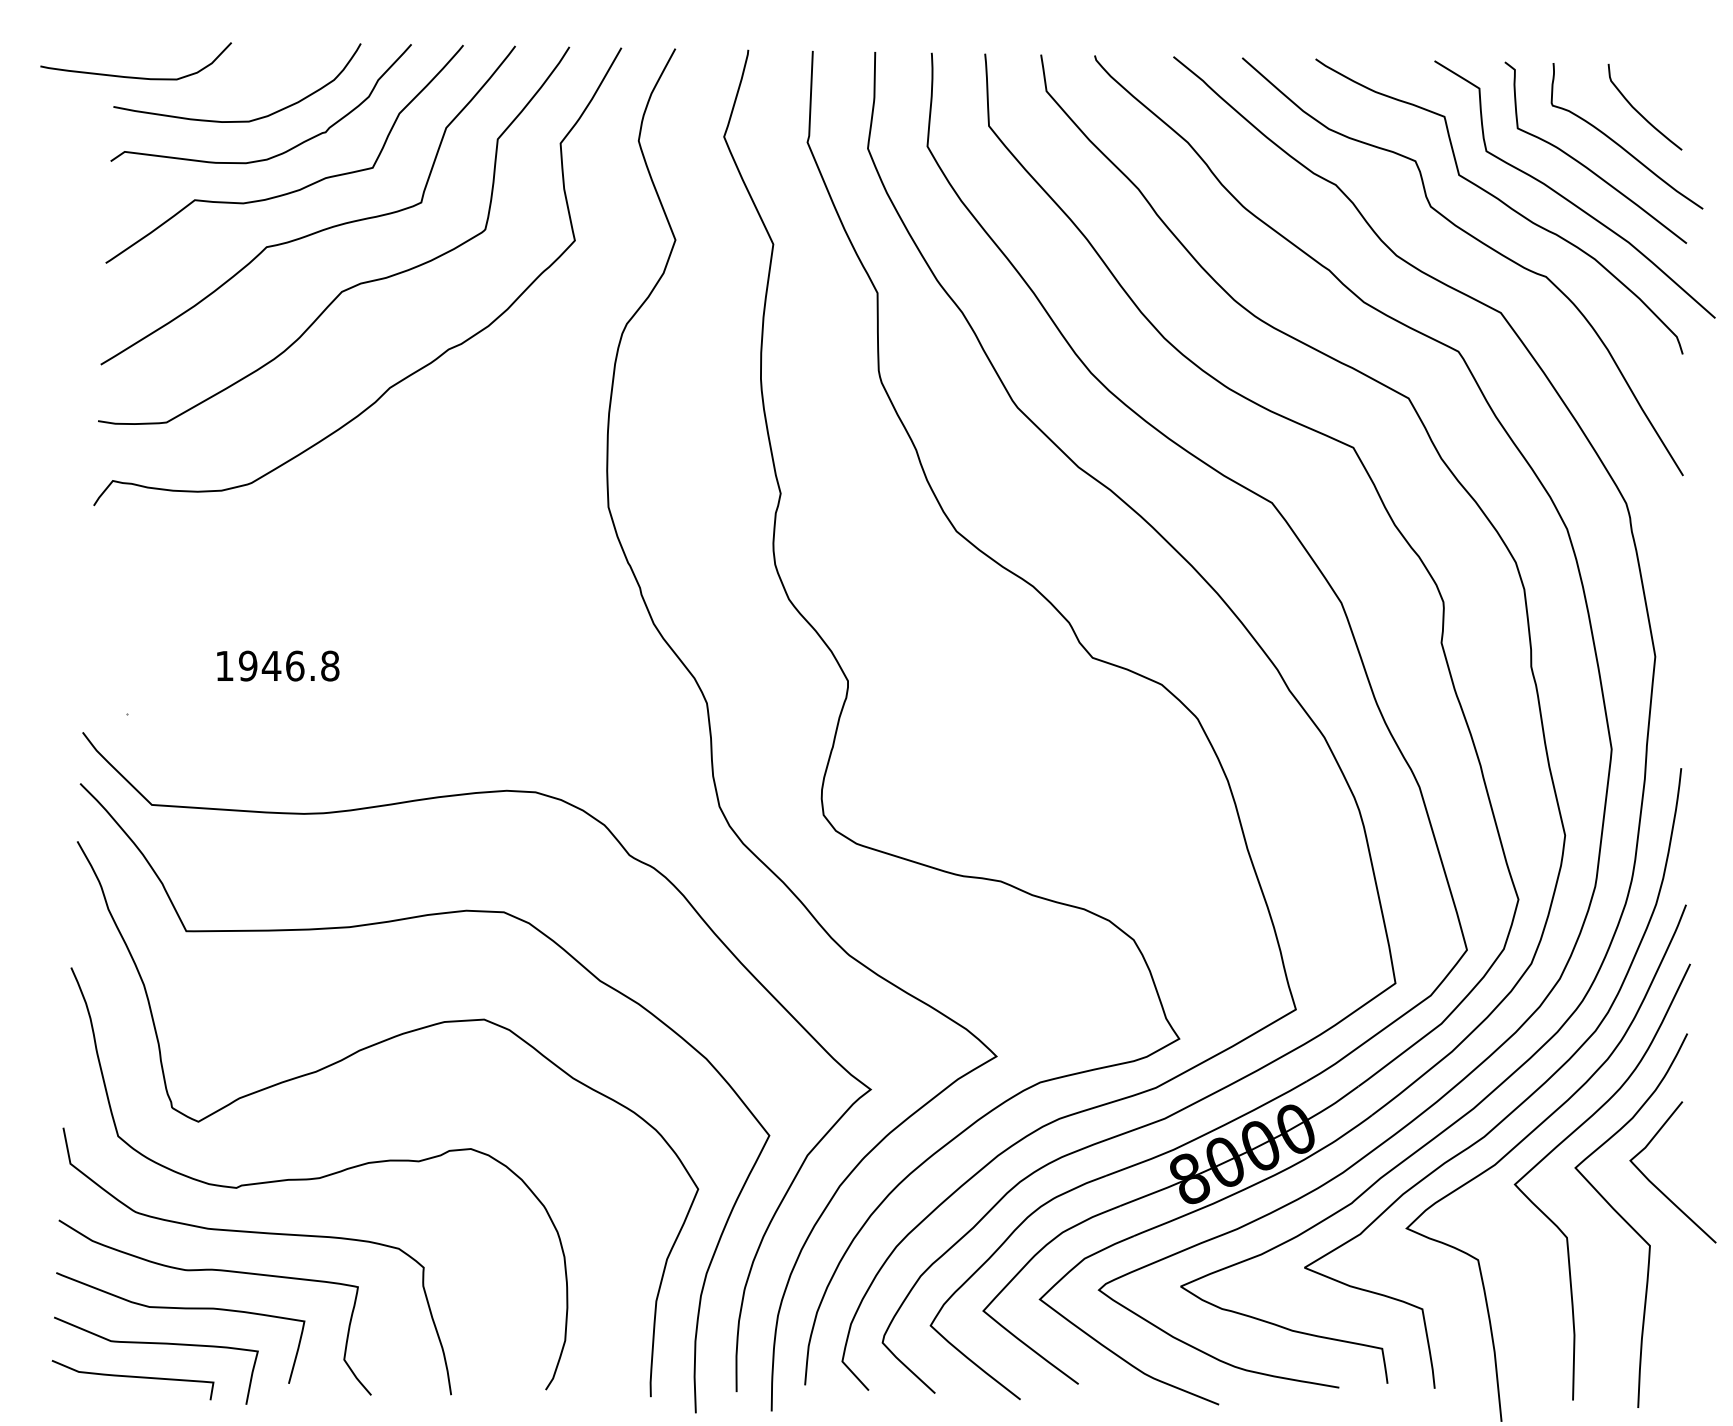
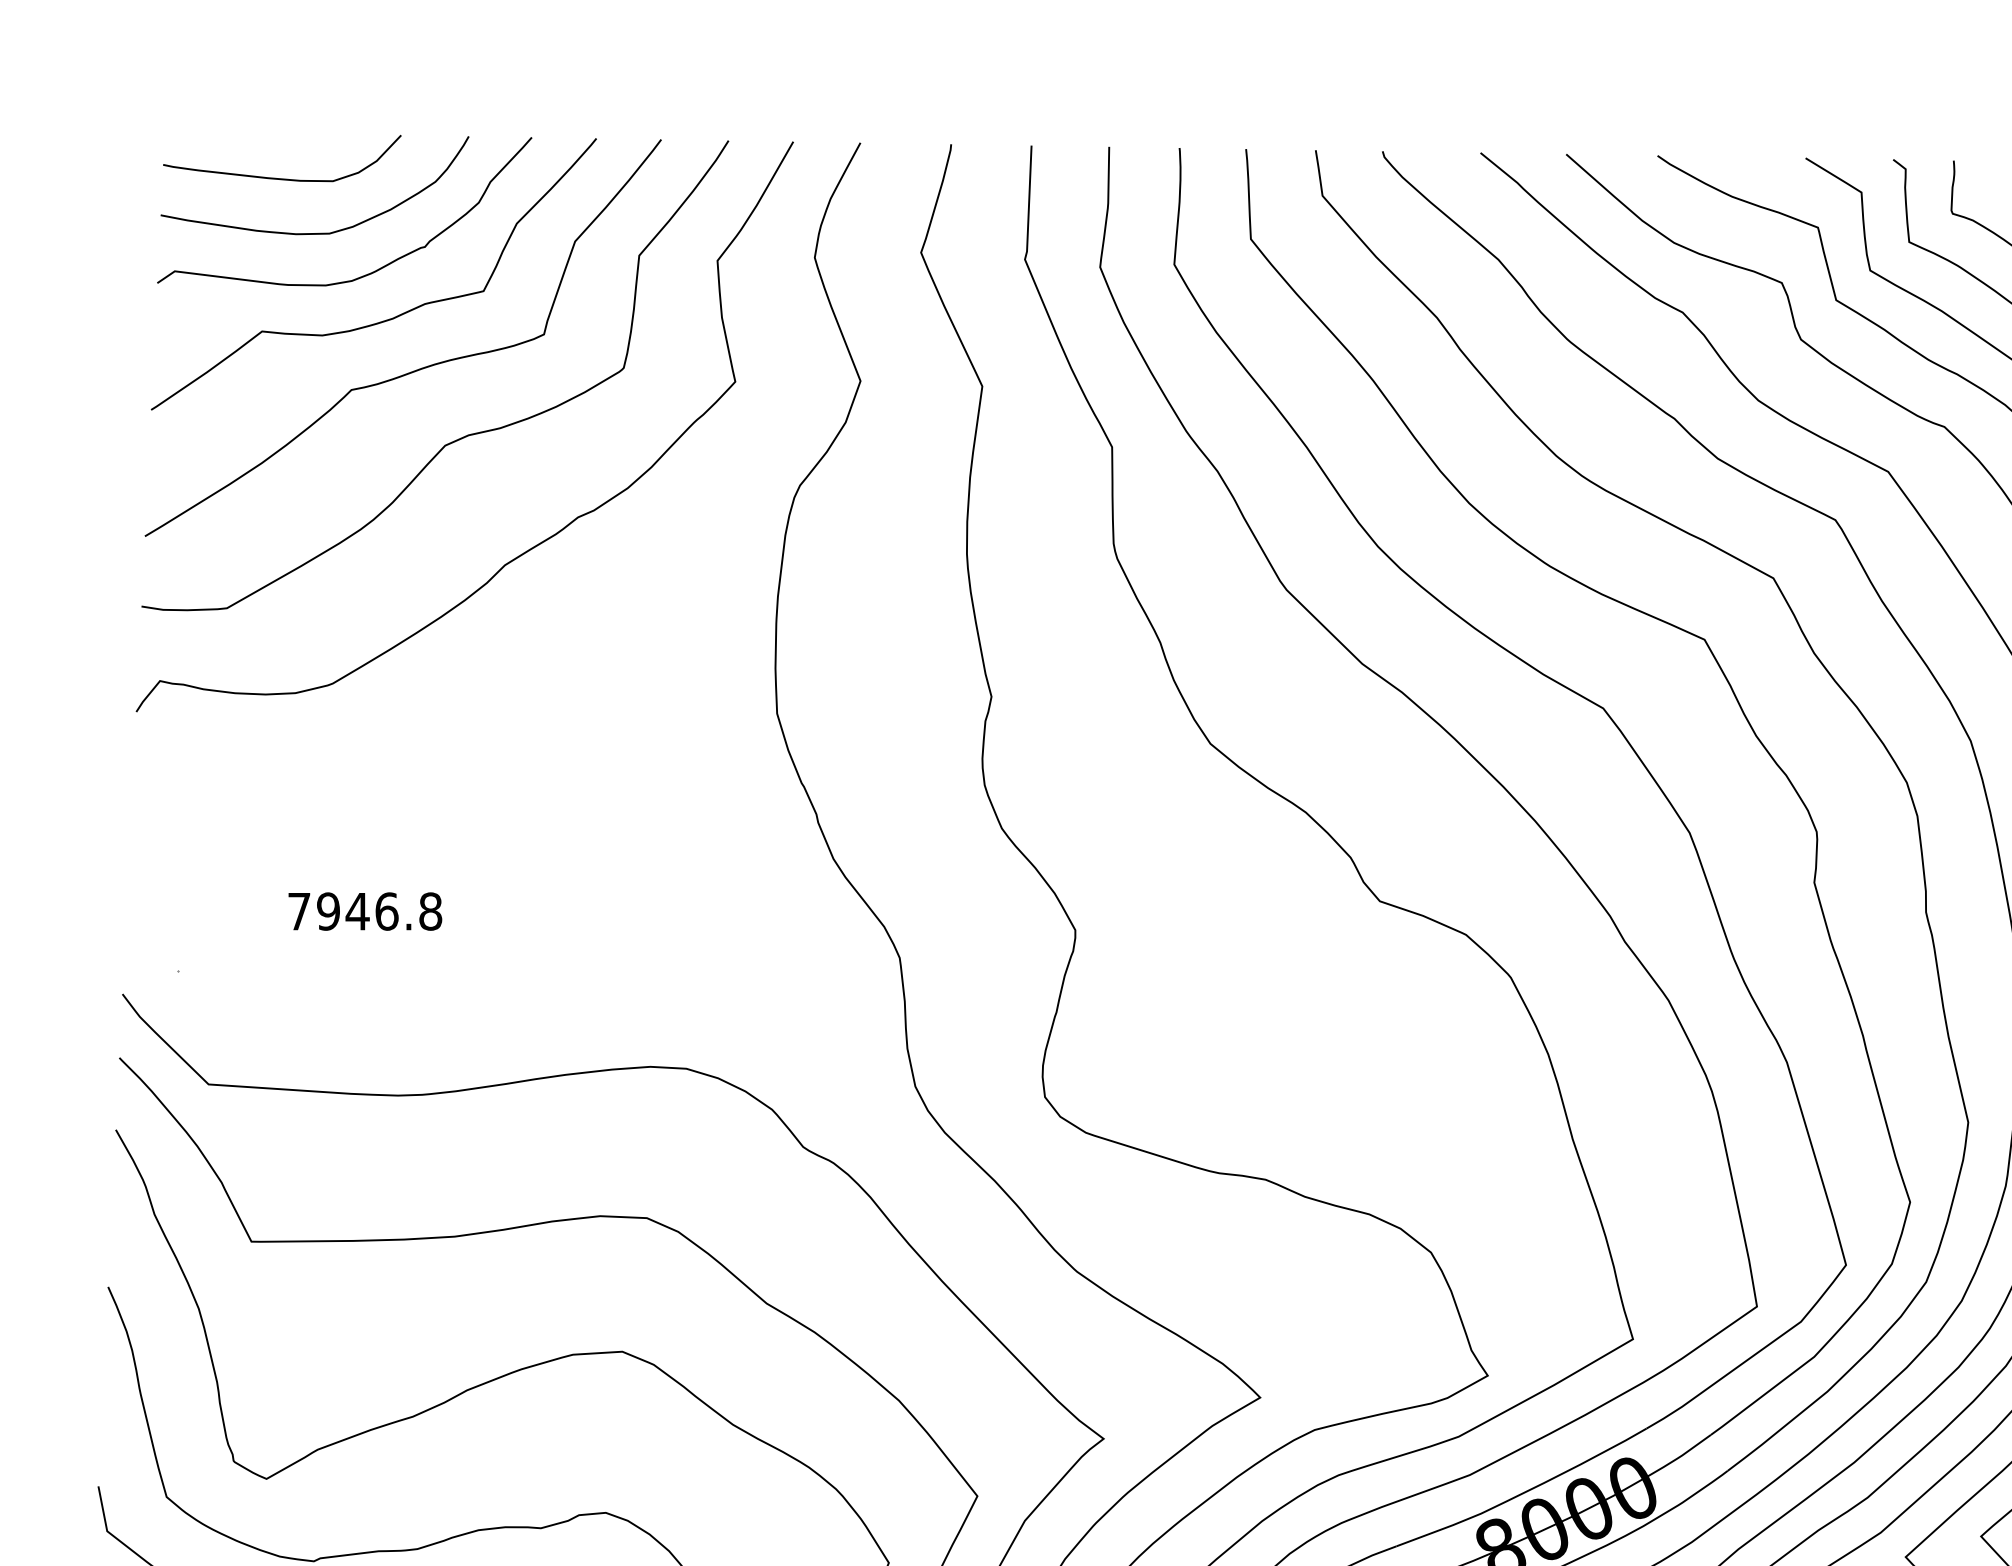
curve: (133, 76) -> (279, 177), moved
text: (224, 665) -> (299, 910), 1946.8 -> 7946.8

